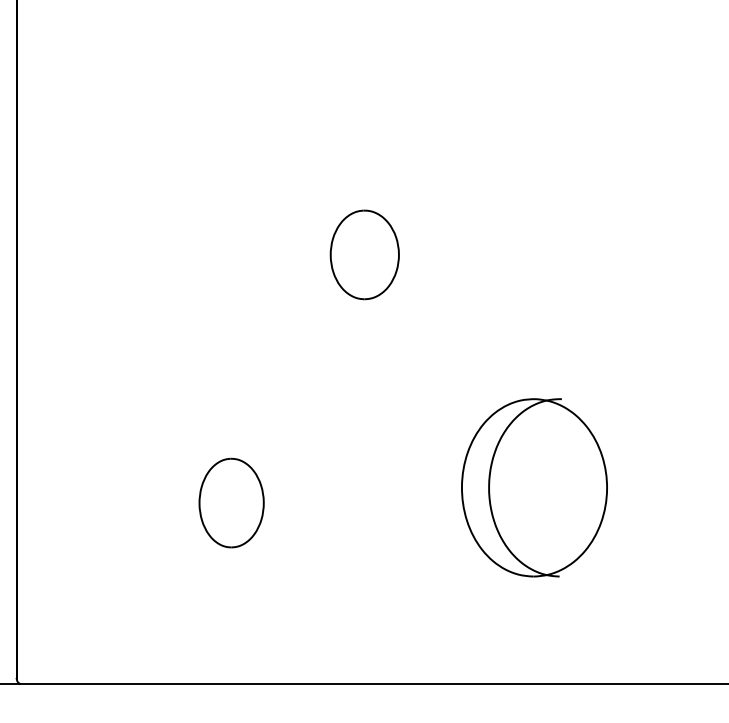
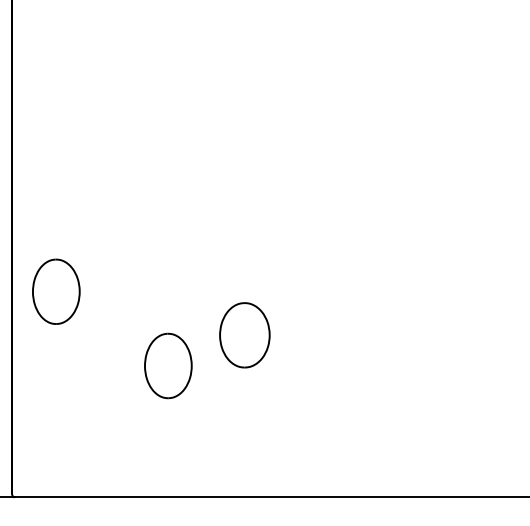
part: (364, 254) -> (244, 335), moved
part: (77, 400) -> (56, 291), added
part: (534, 487) -> (388, 354), removed

